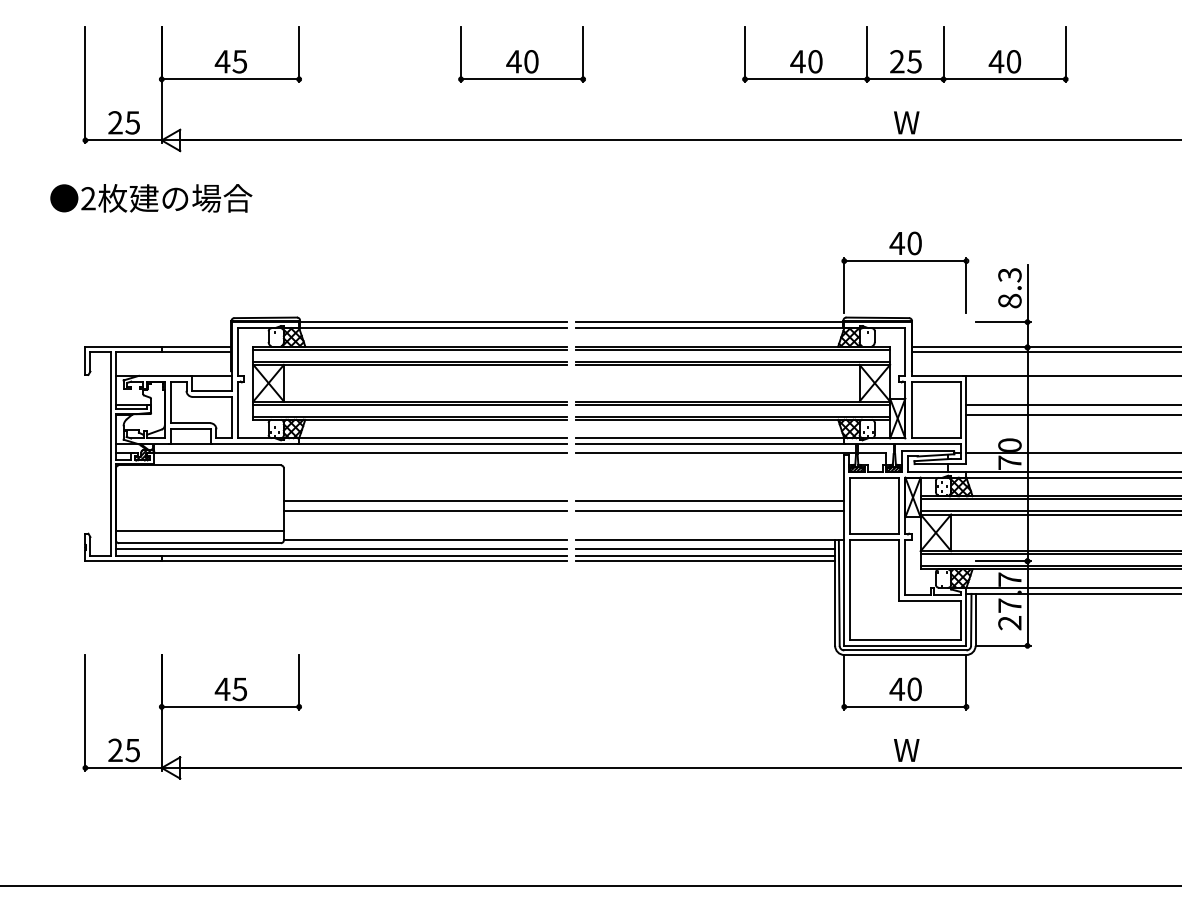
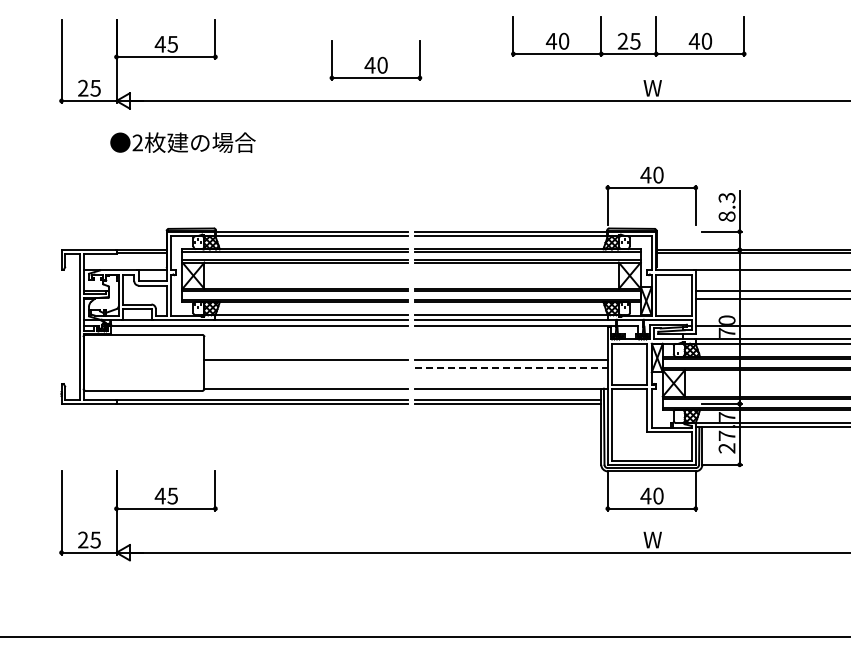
part: (521, 55) -> (375, 60), moved
part: (904, 55) -> (628, 36), moved
text: (150, 198) -> (182, 142), moved
line: (425, 510) -> (306, 367), removed
line: (710, 510) -> (511, 367), solid -> dashed
line: (199, 531) -> (143, 382), removed
line: (340, 549) -> (245, 395), removed
line: (704, 549) -> (507, 395), removed

